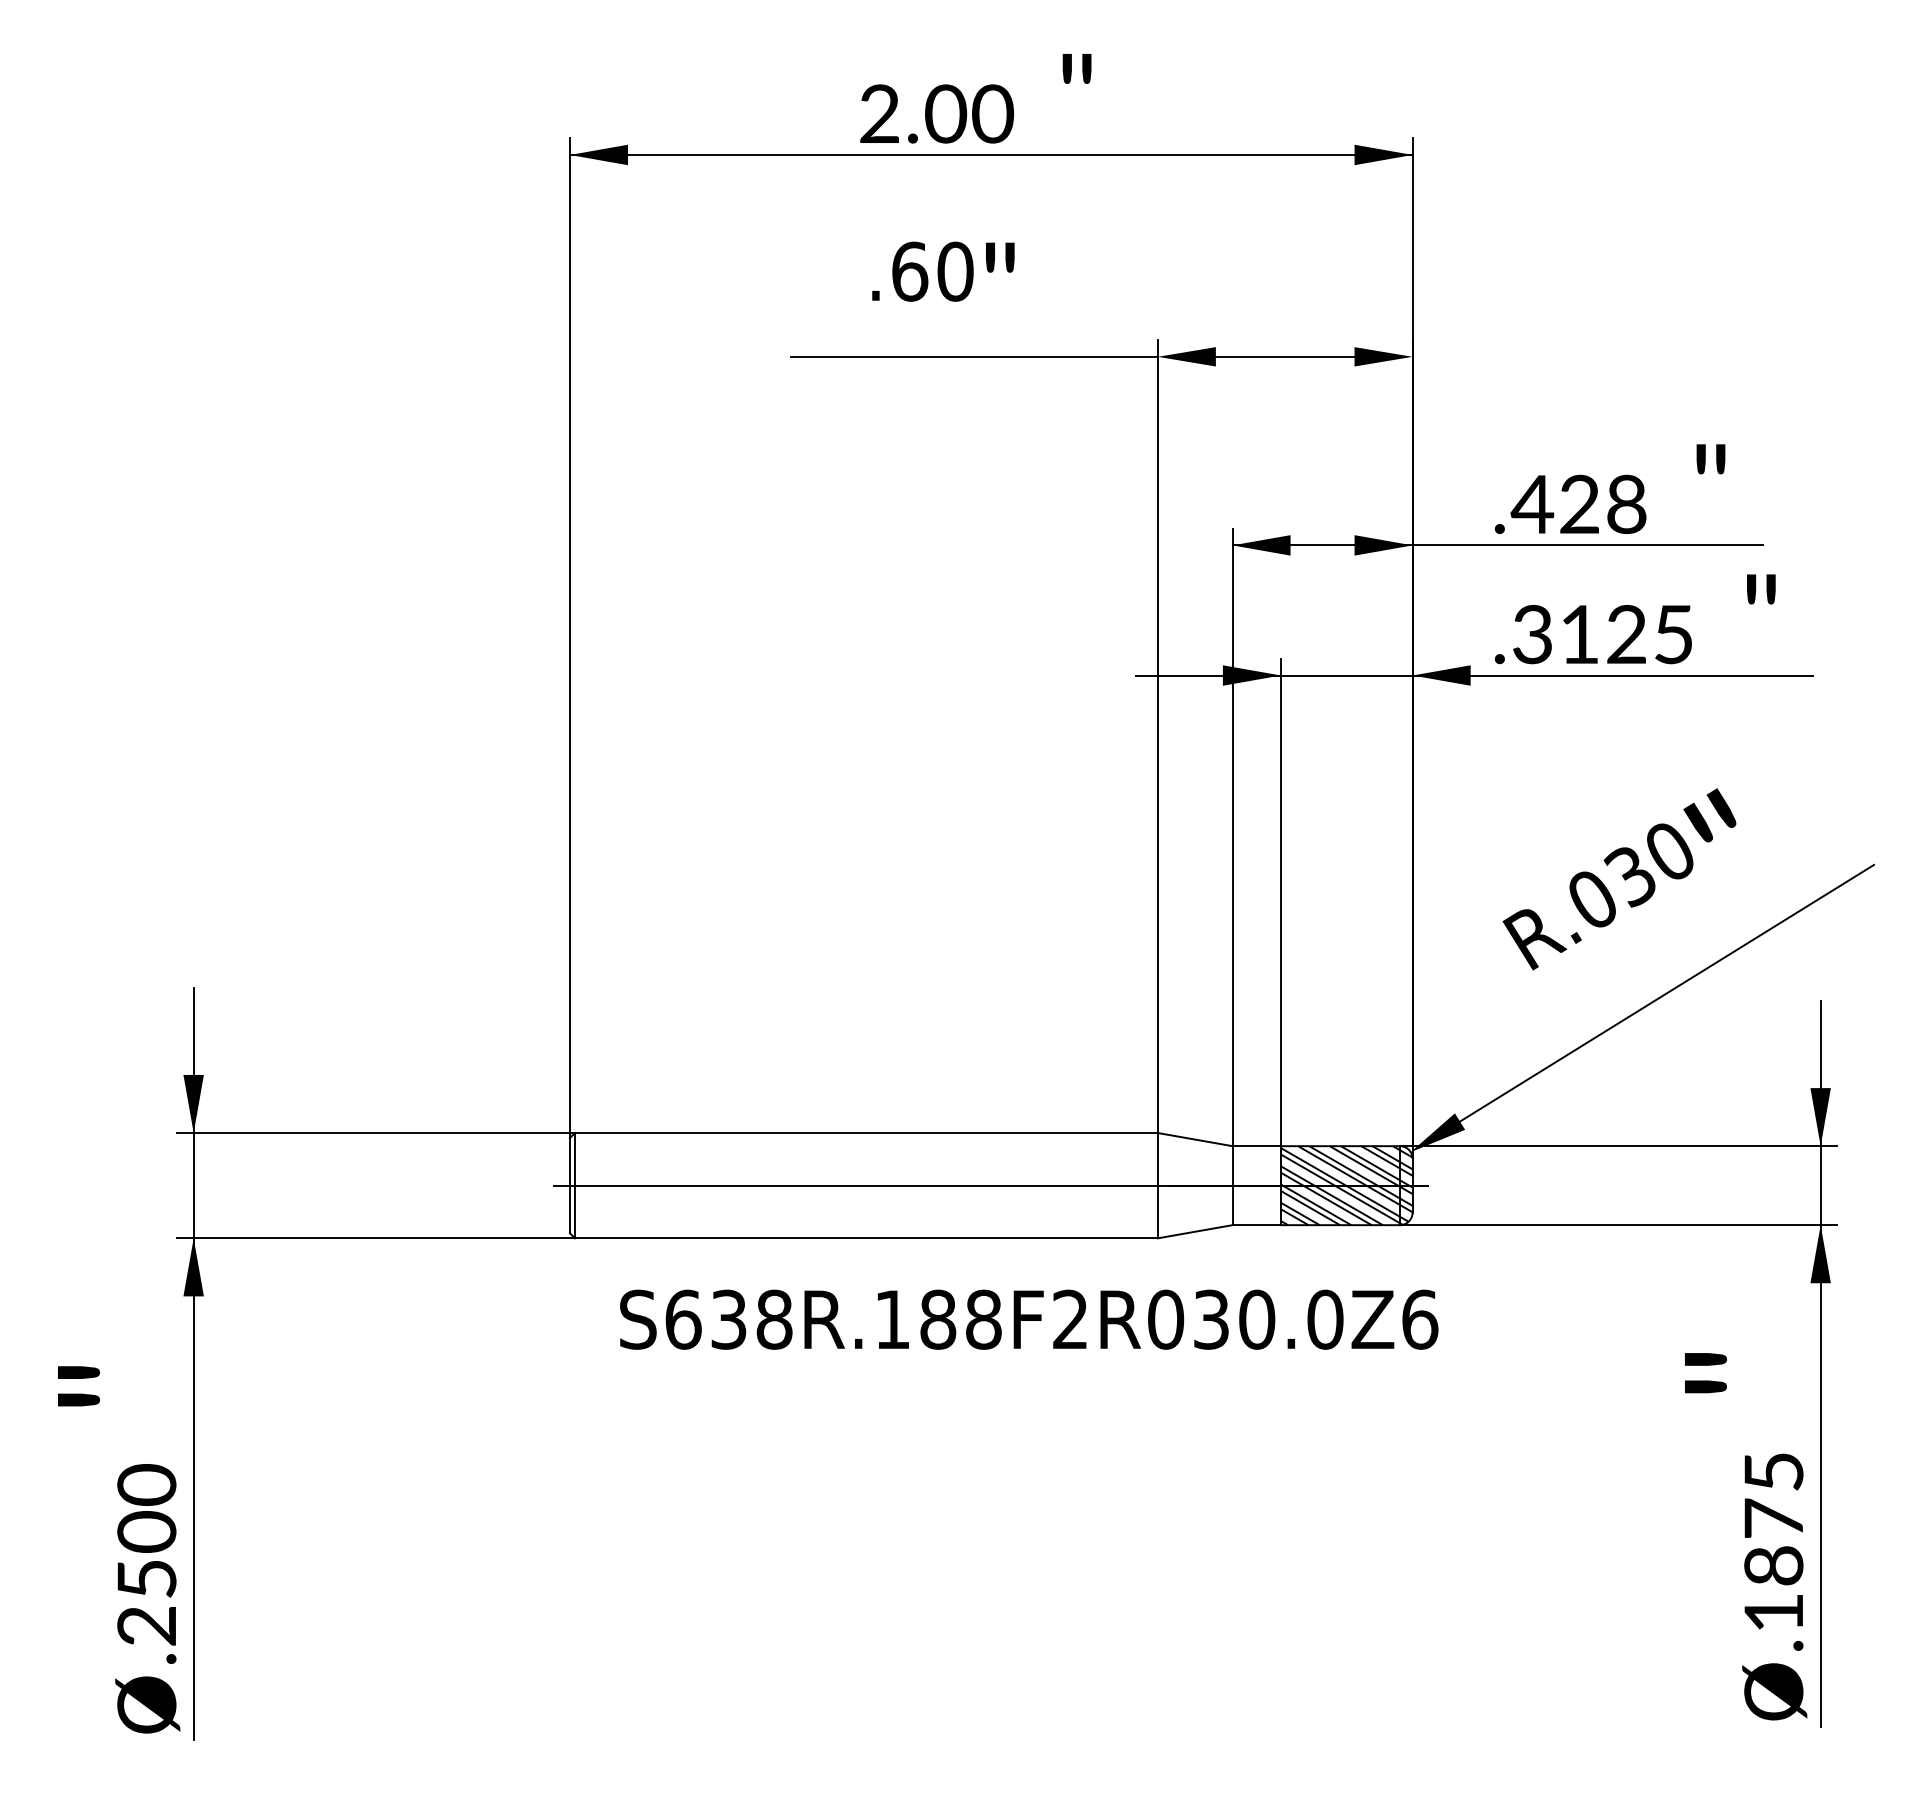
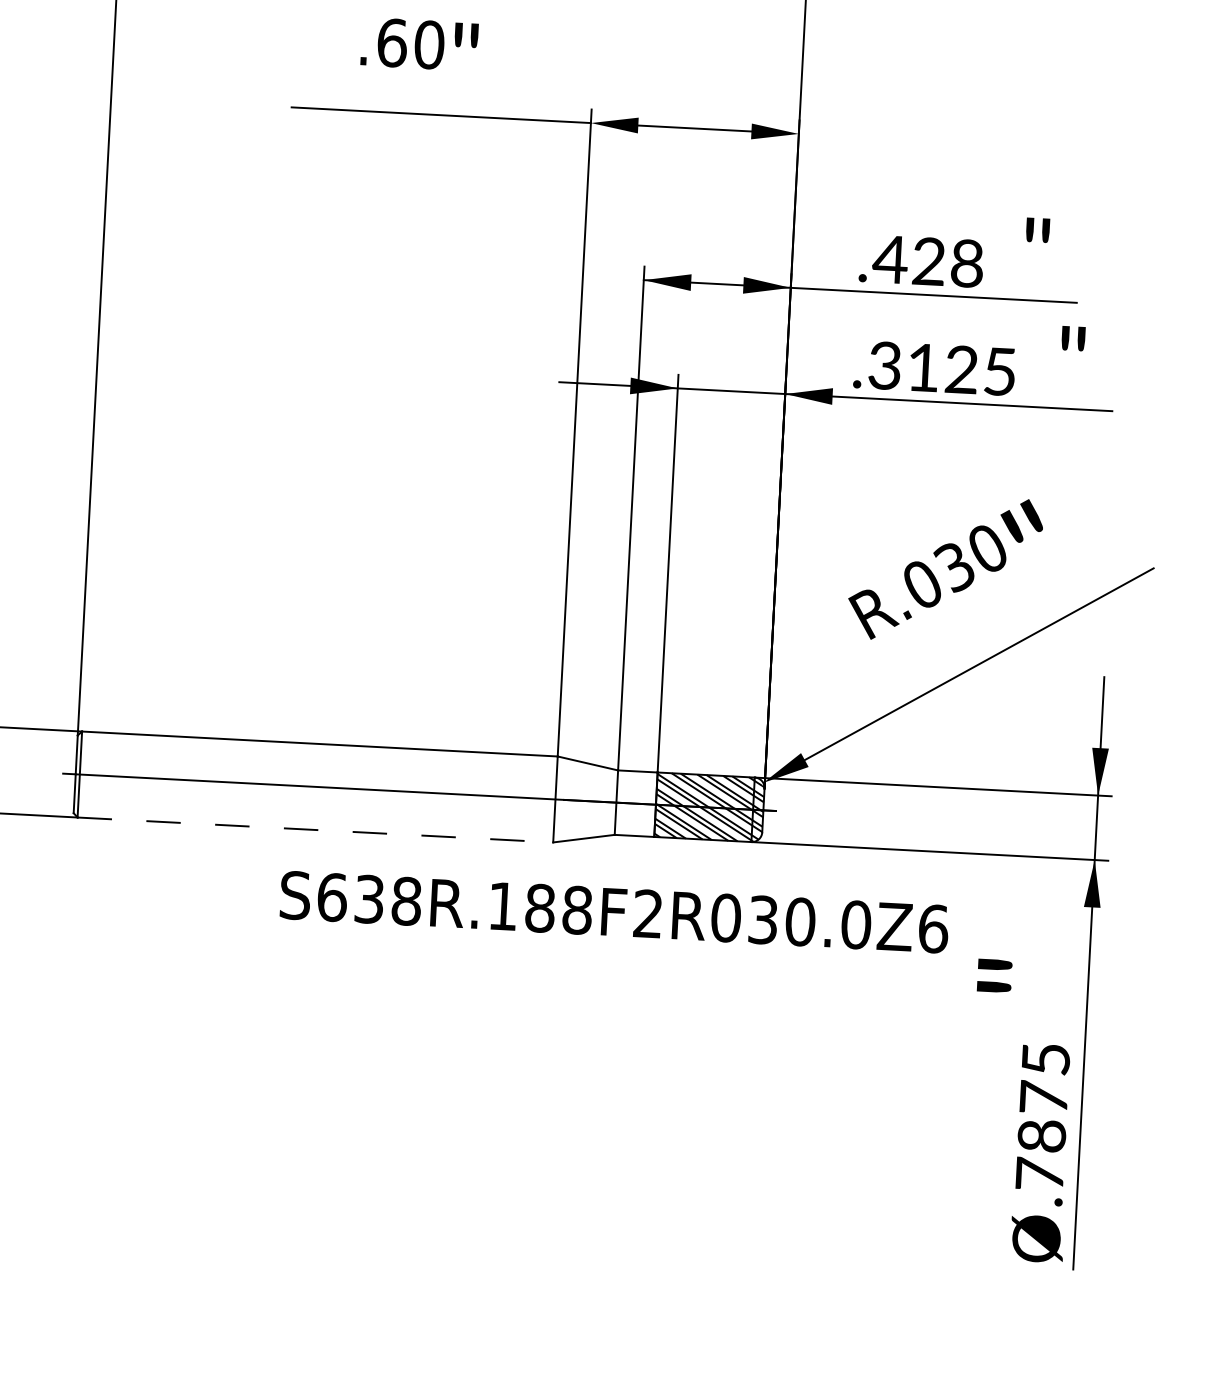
line: (866, 1238) -> (315, 830), solid -> dashed
text: (1029, 1319) -> (614, 912), moved
text: (1773, 1611) -> (1039, 1173), .1875 -> .7875

